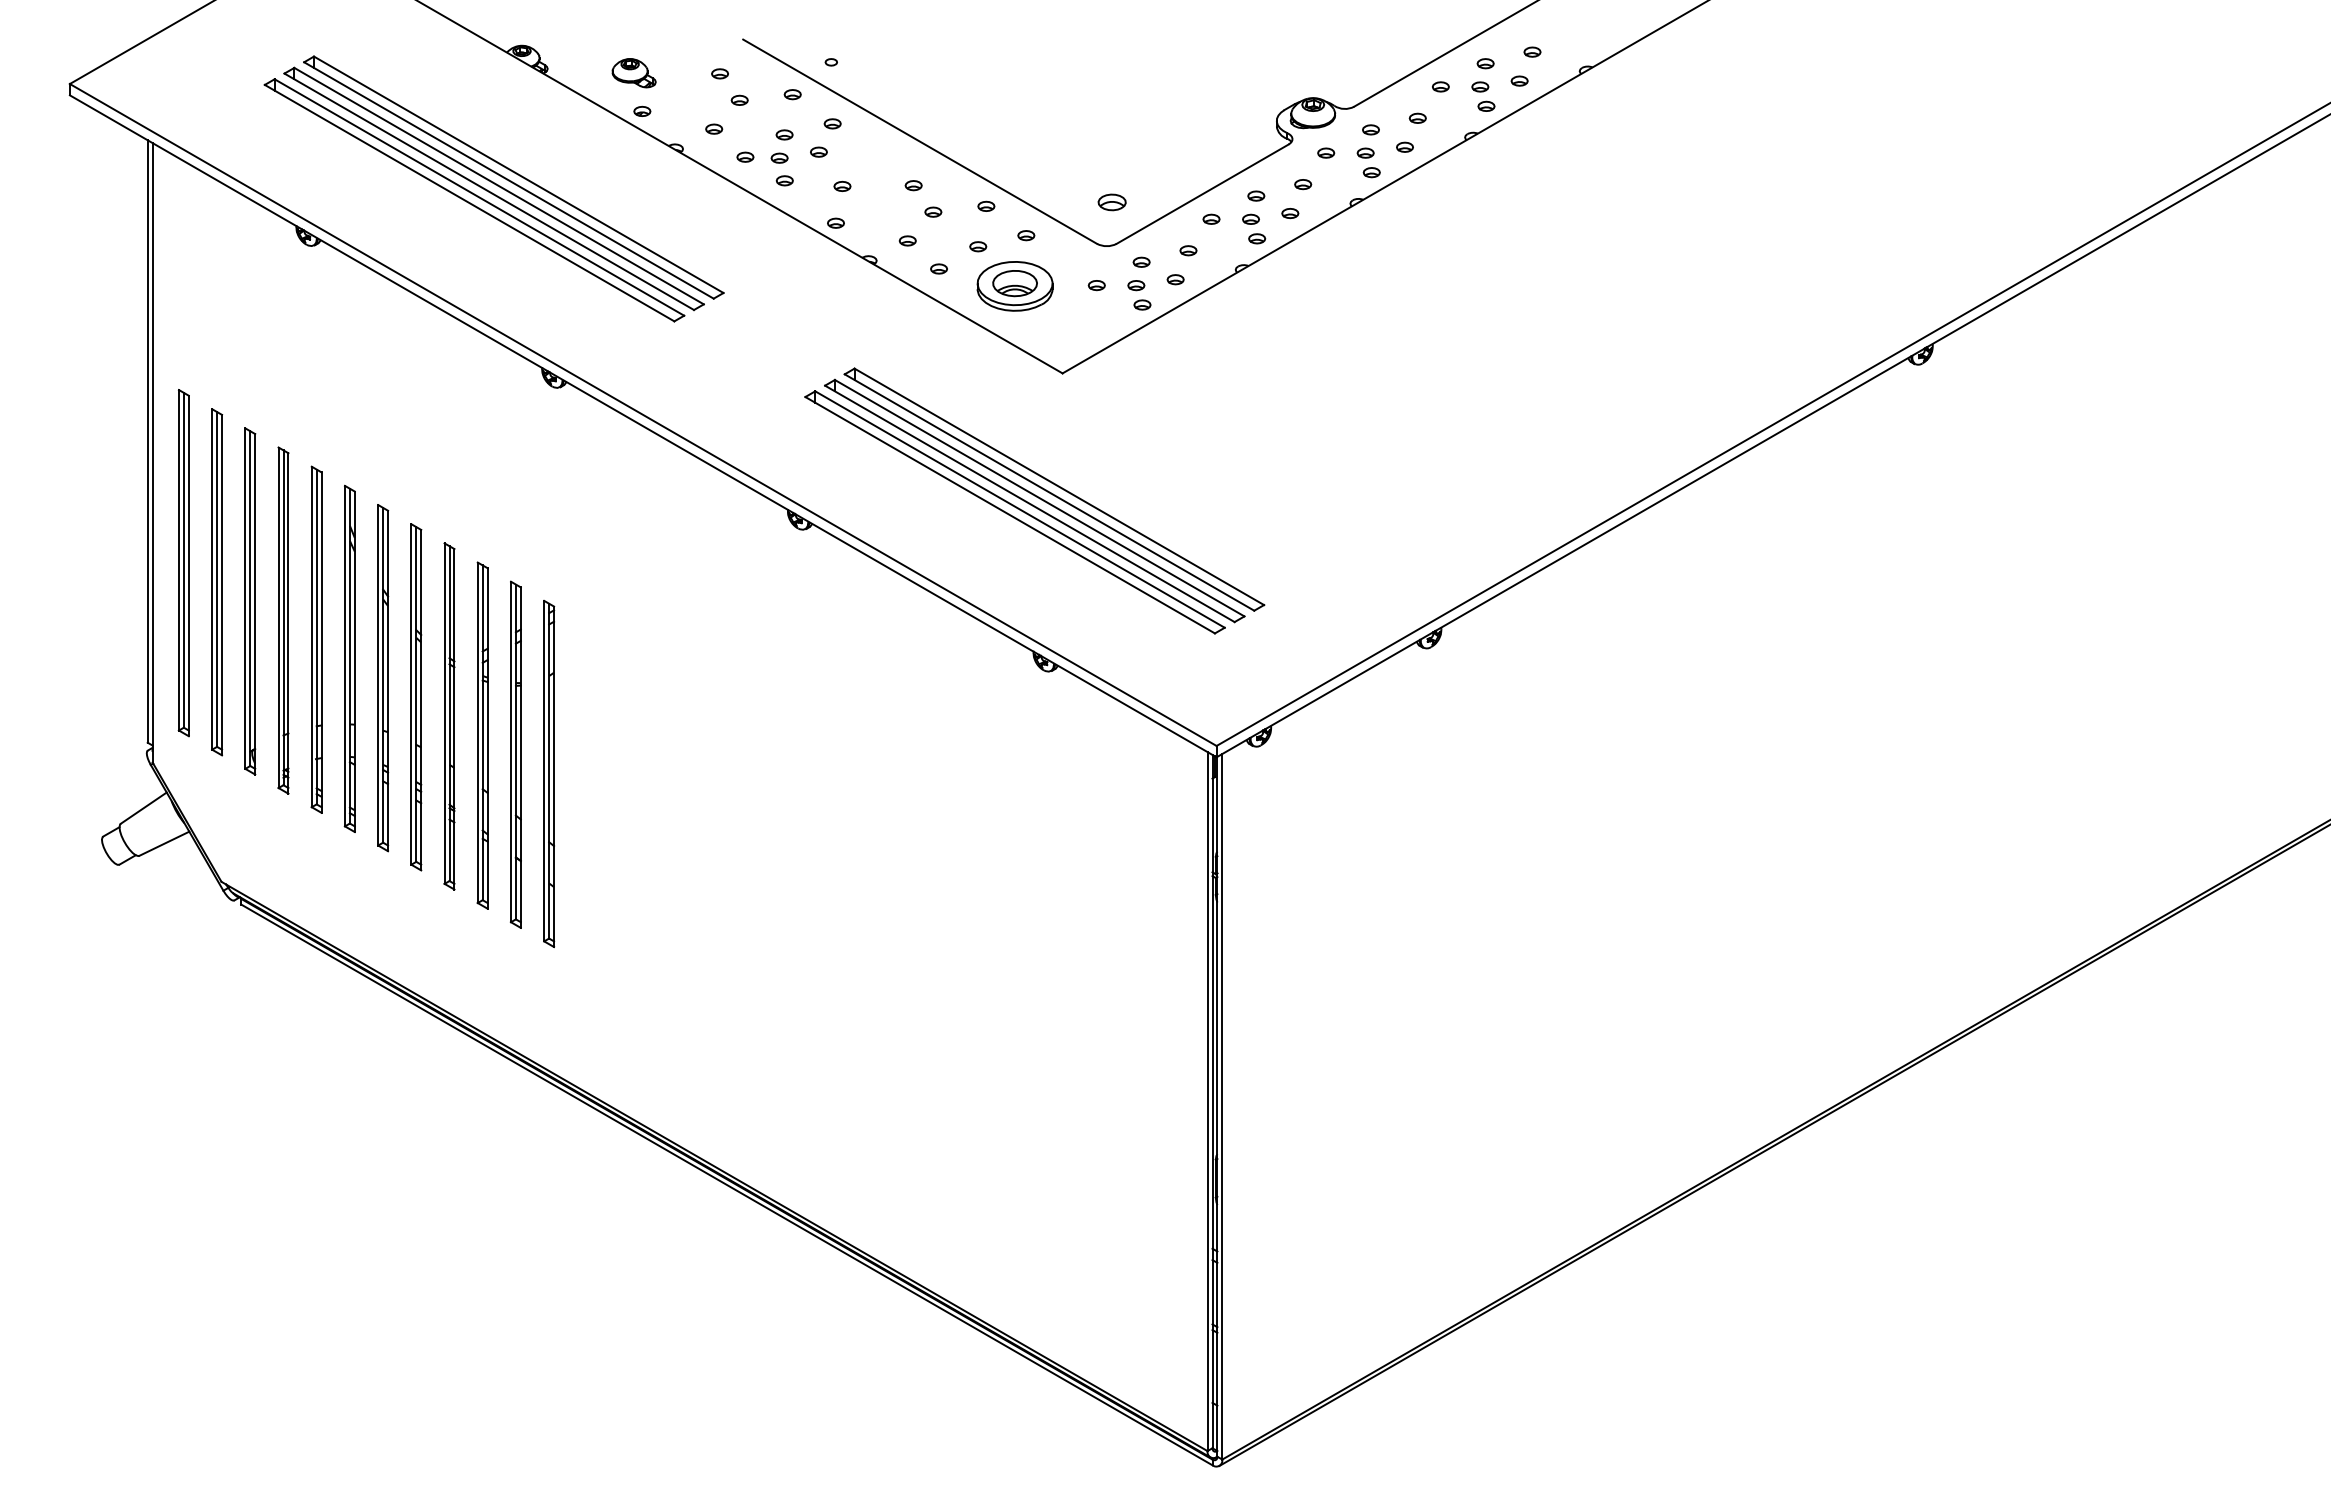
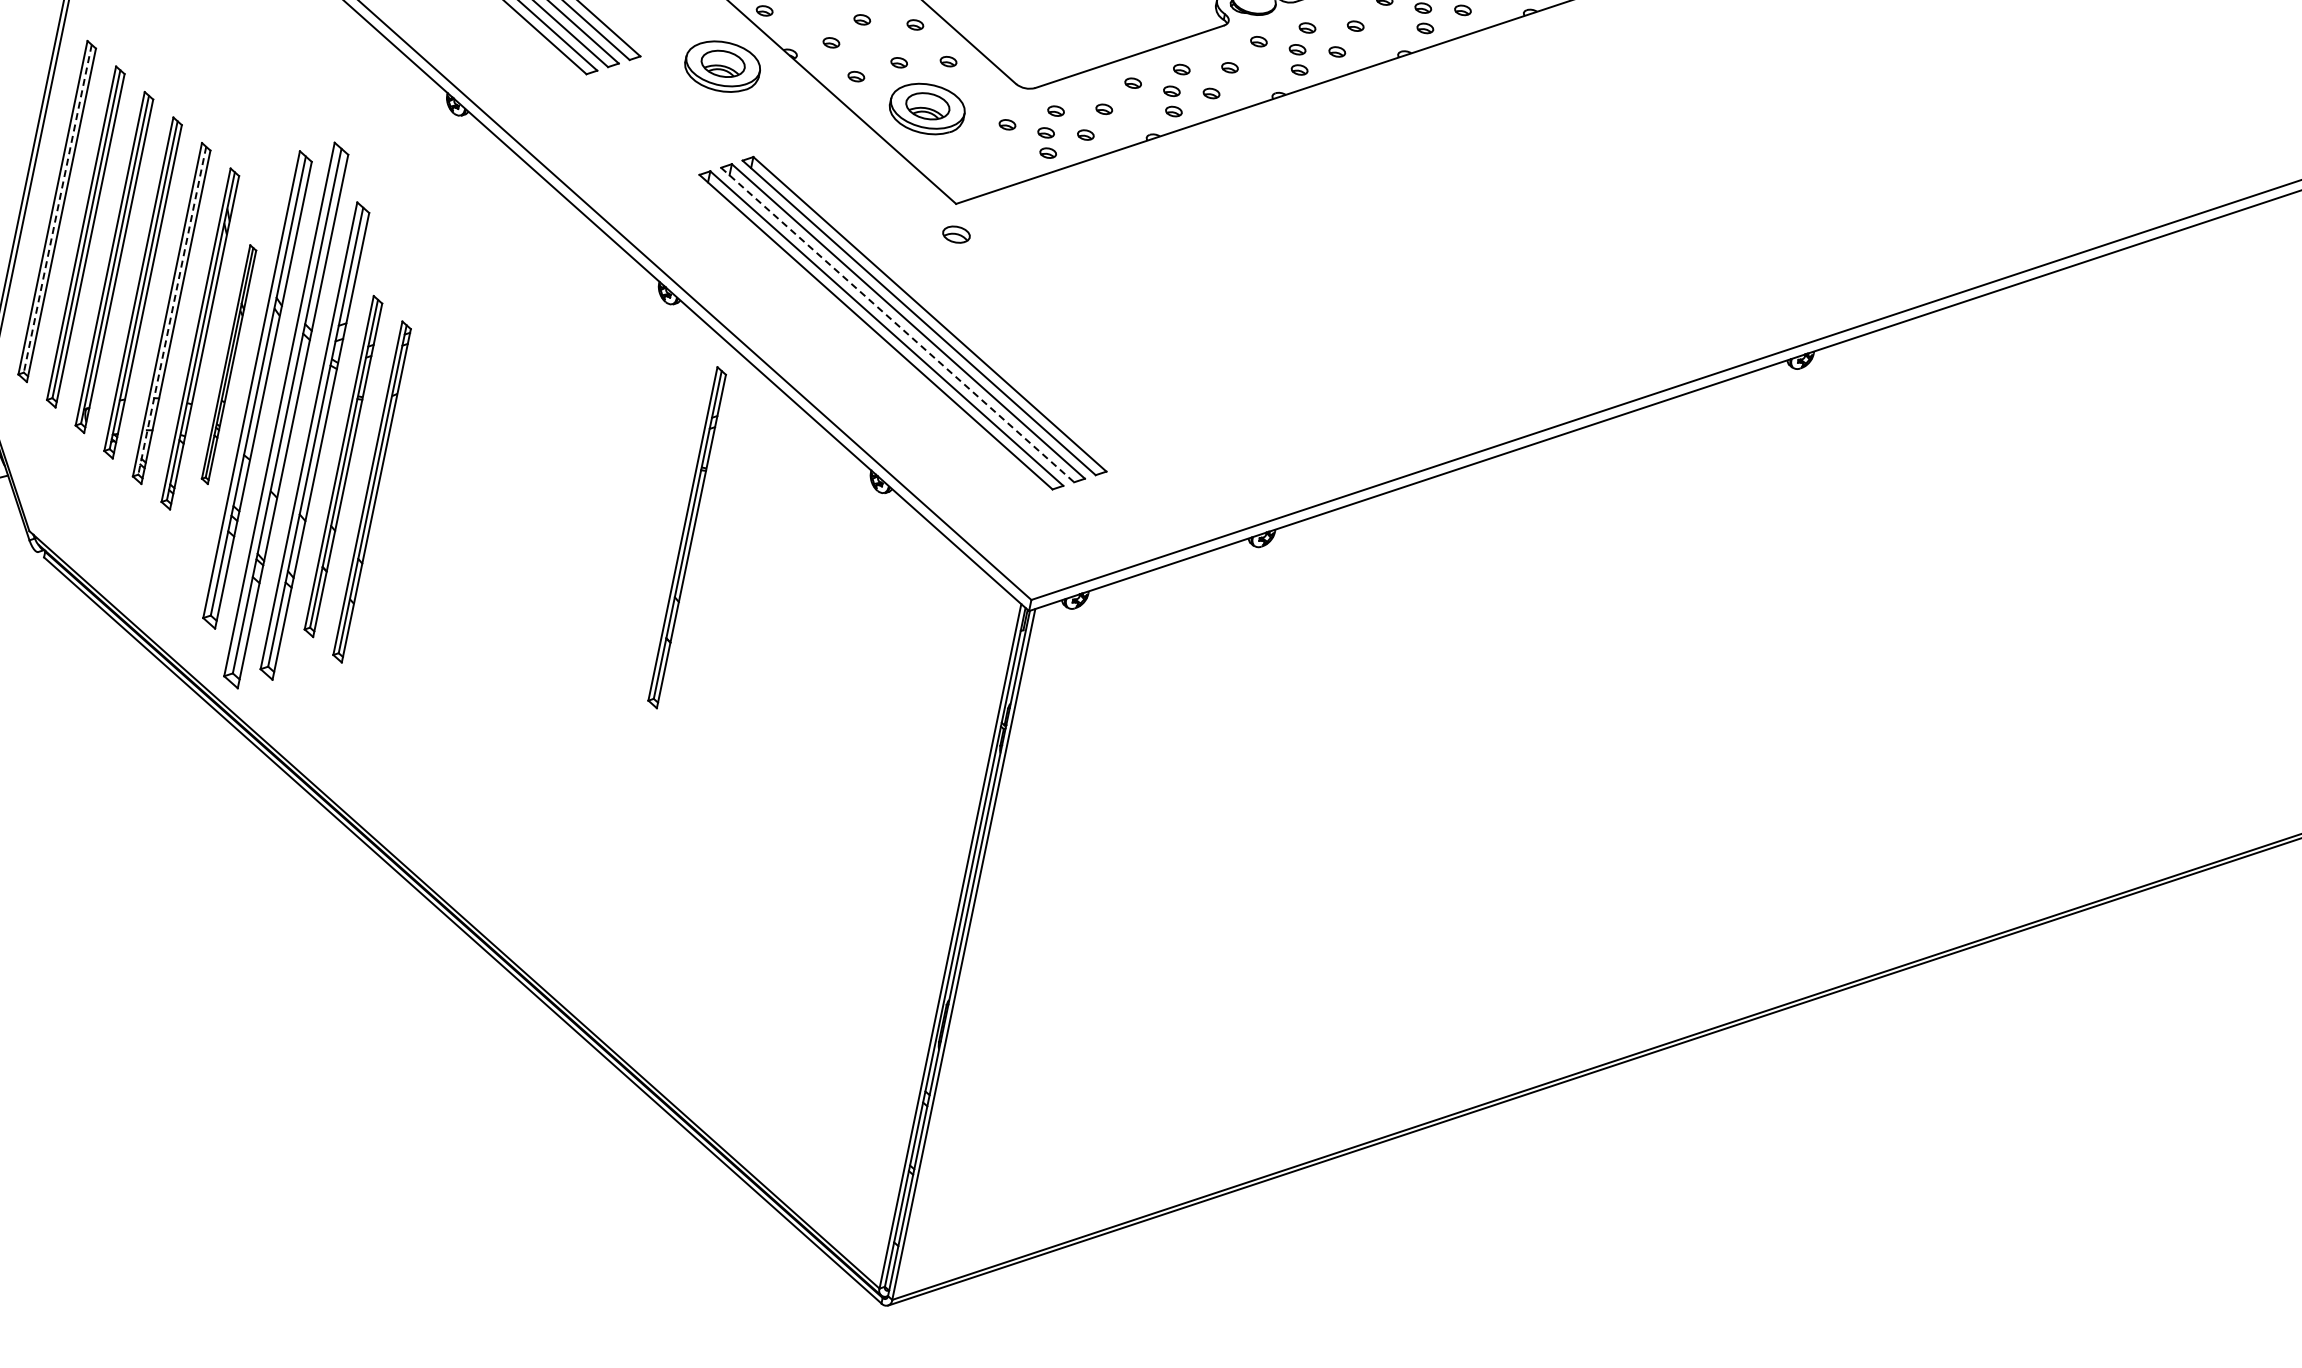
part: (1111, 202) -> (955, 234), moved
part: (805, 286) -> (722, 66), added
line: (1030, 504) -> (898, 325), solid -> dashed
line: (183, 560) -> (57, 208), solid -> dashed
line: (316, 637) -> (171, 311), solid -> dashed
part: (383, 678) -> (229, 364), size x0.7
part: (416, 697) -> (257, 390), size x1.4
part: (449, 716) -> (286, 415), size x1.6
part: (482, 735) -> (314, 440), size x1.4
part: (866, 754) -> (686, 537), added

